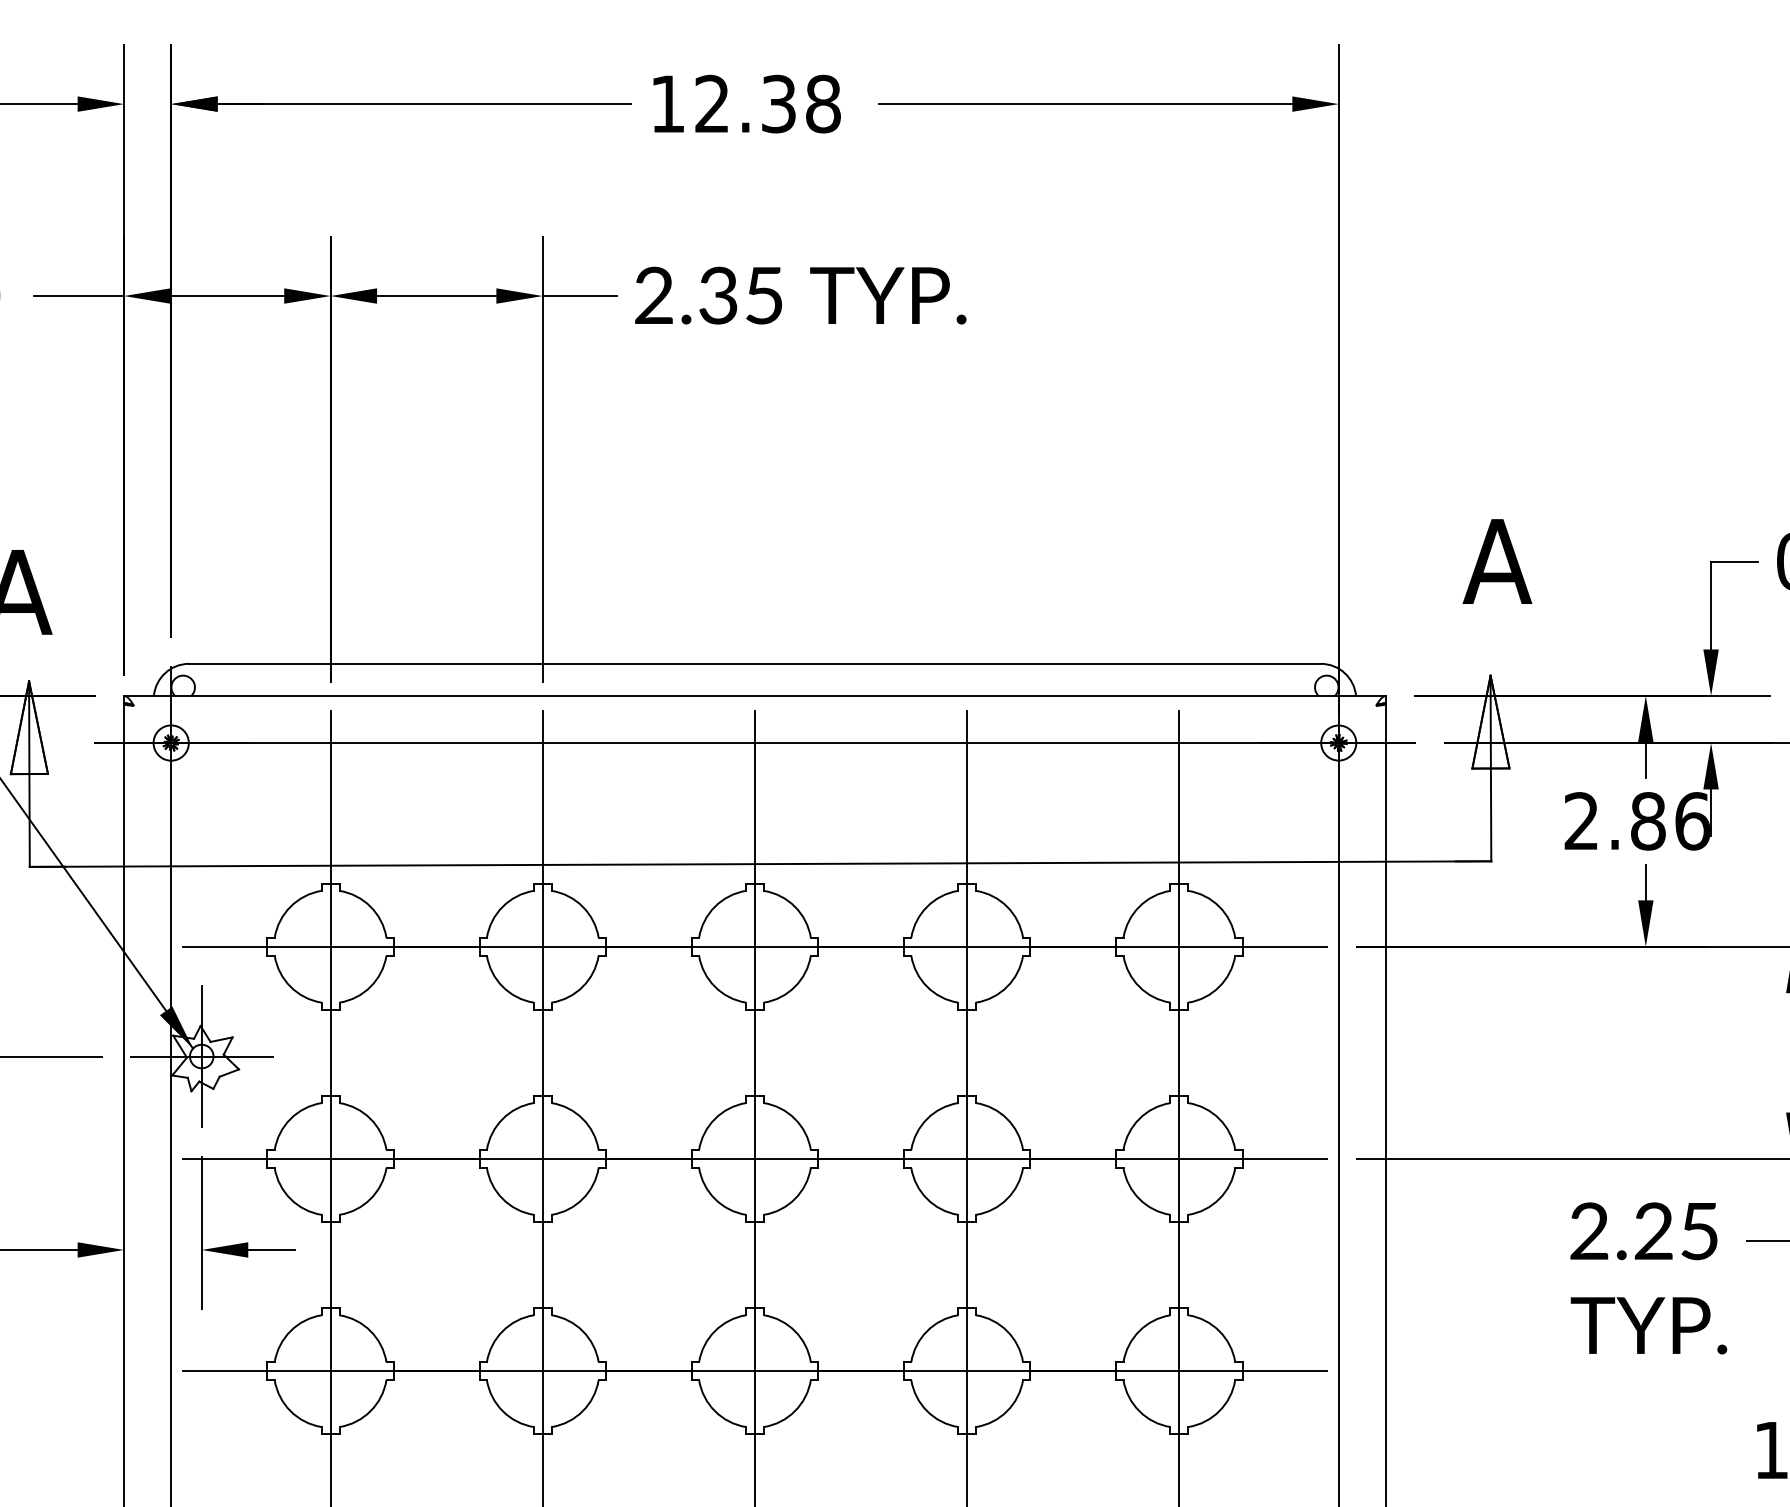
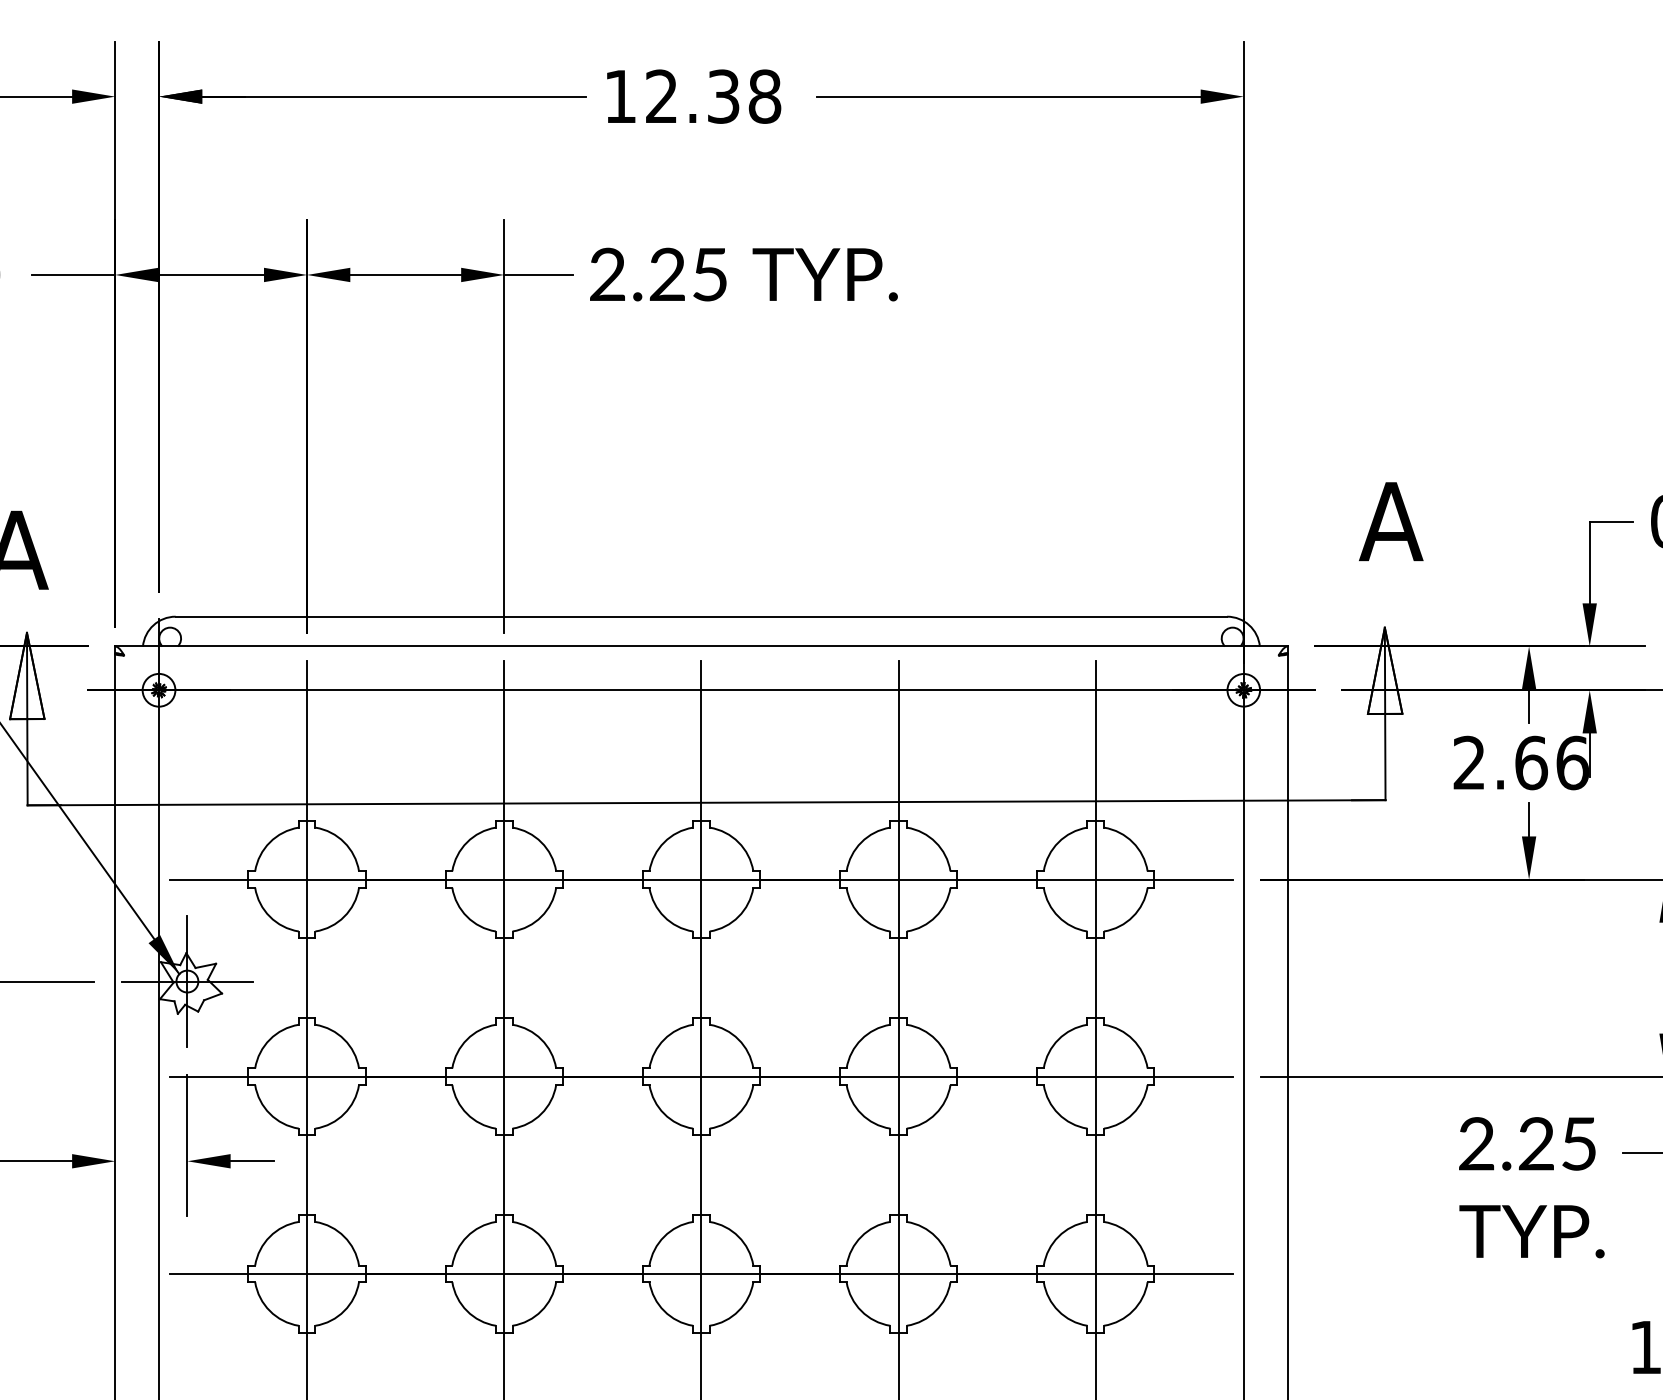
text: (718, 295) -> (667, 274), 2.35 -> 2.25
text: (1648, 821) -> (1531, 763), 2.86 -> 2.66

